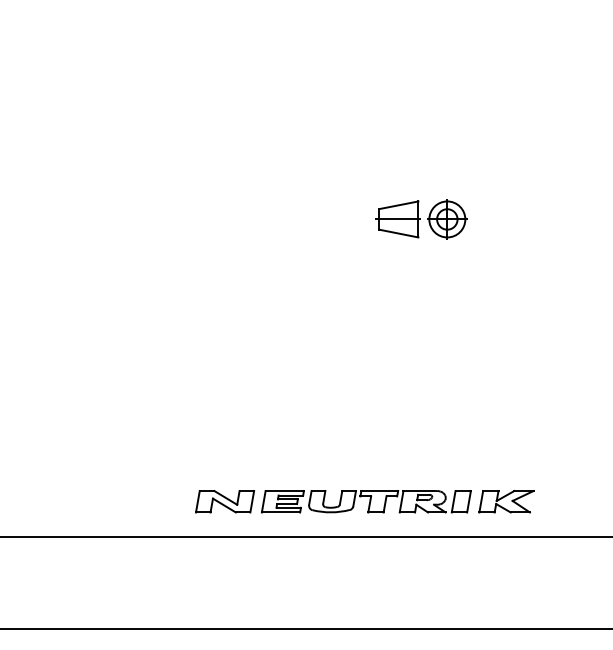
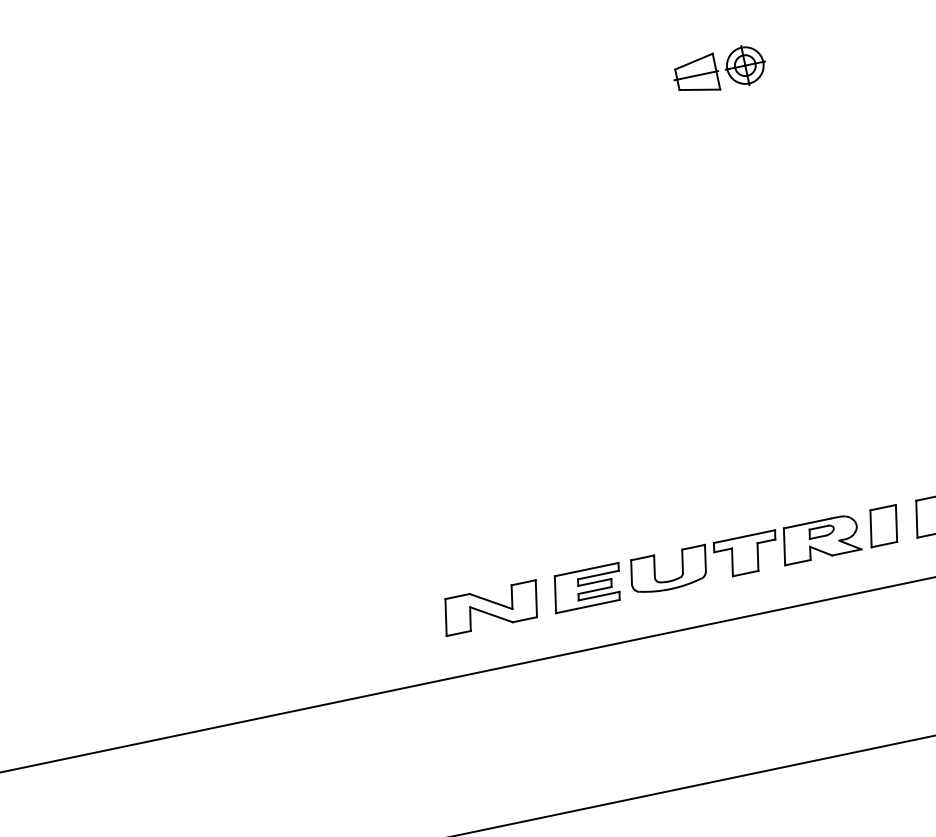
part: (421, 219) -> (719, 71), size x0.6

